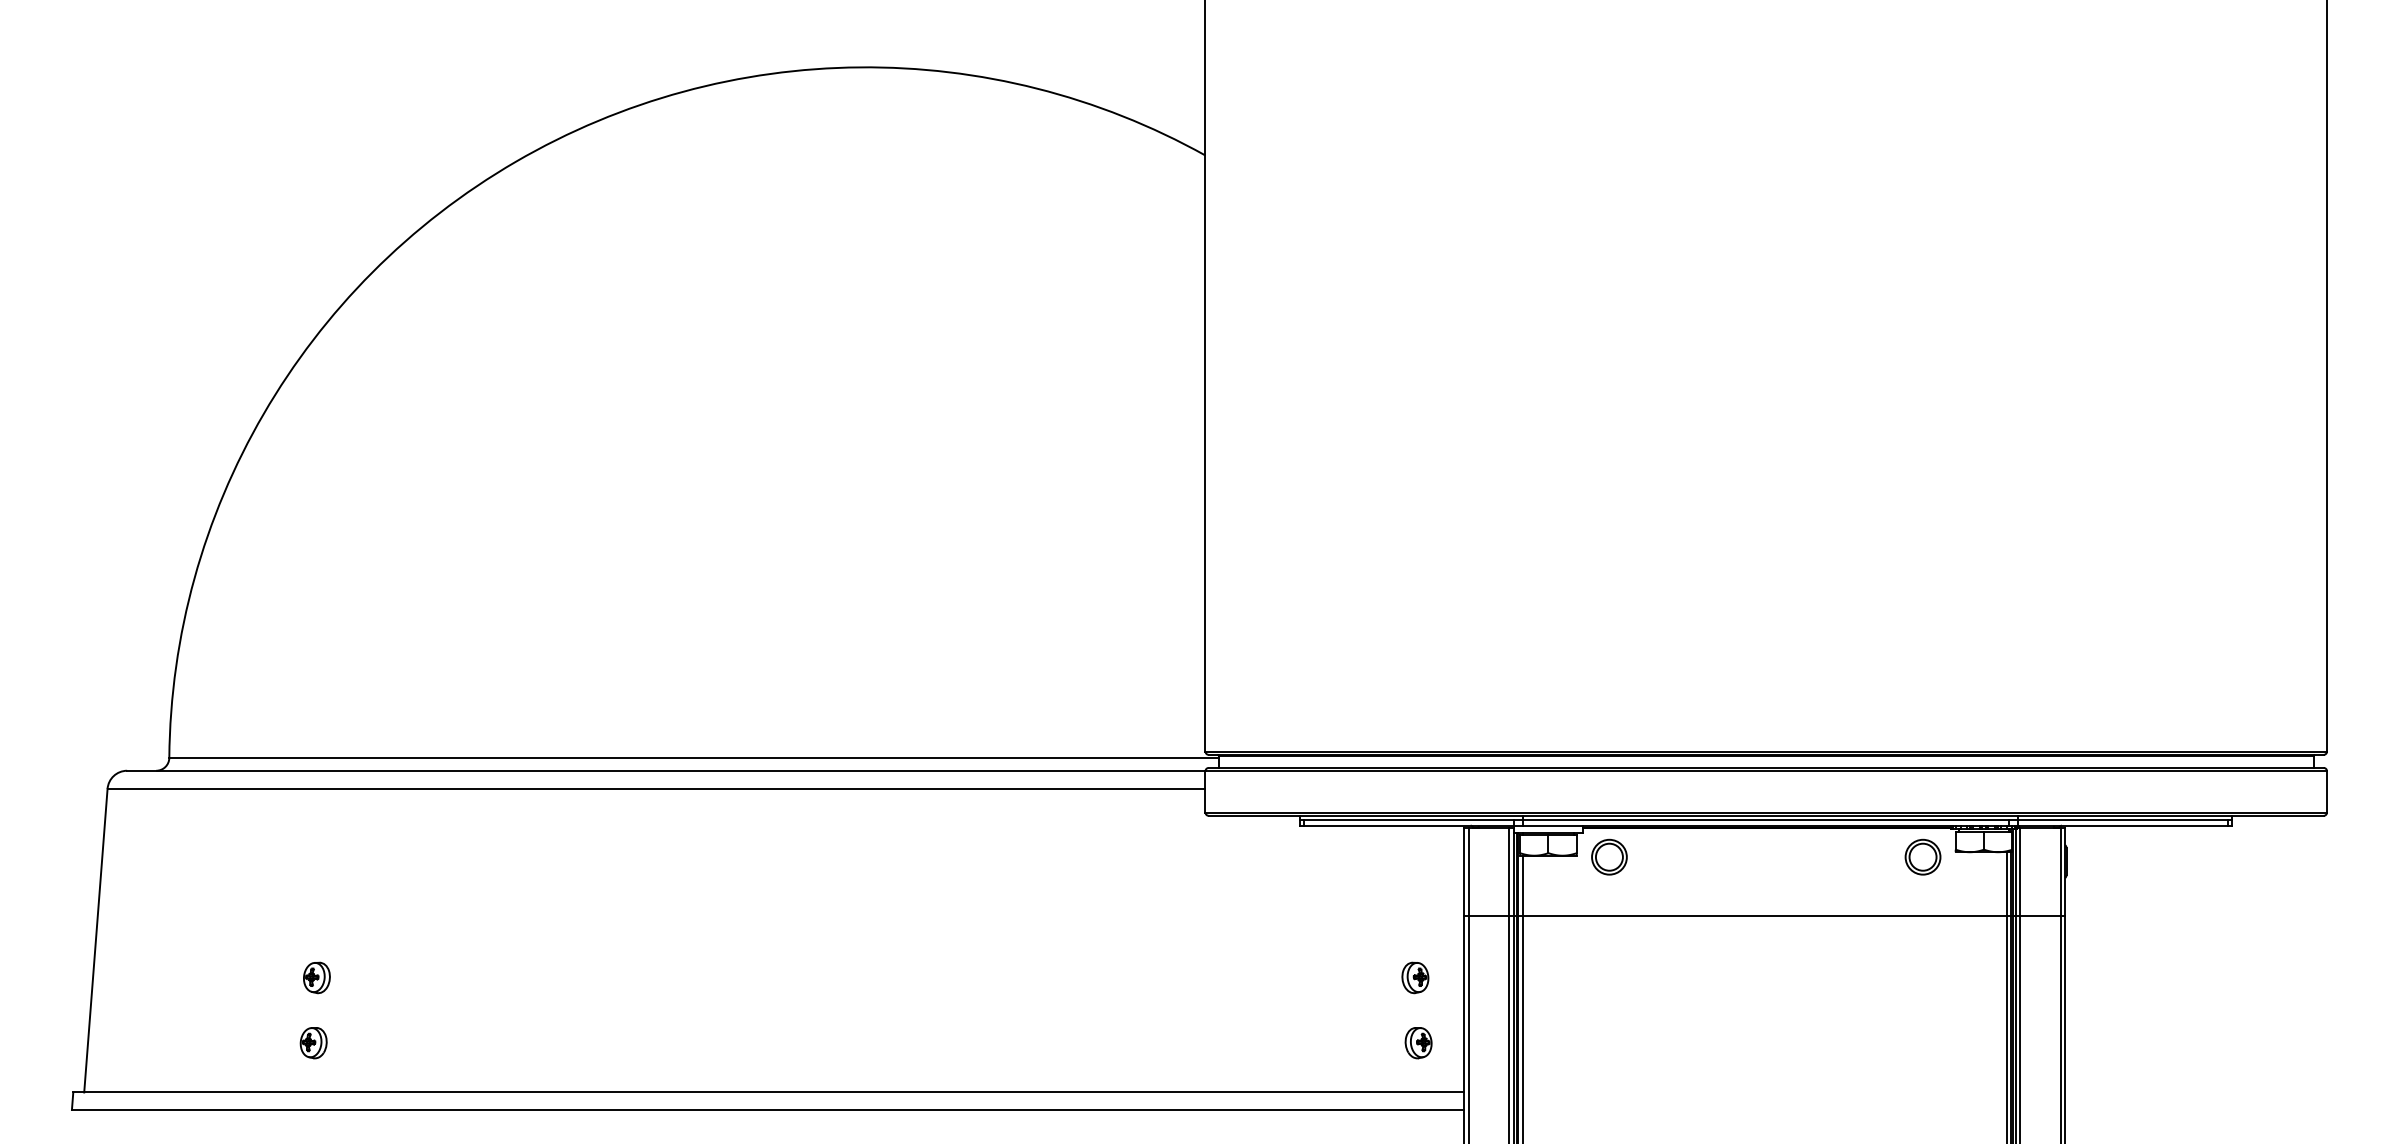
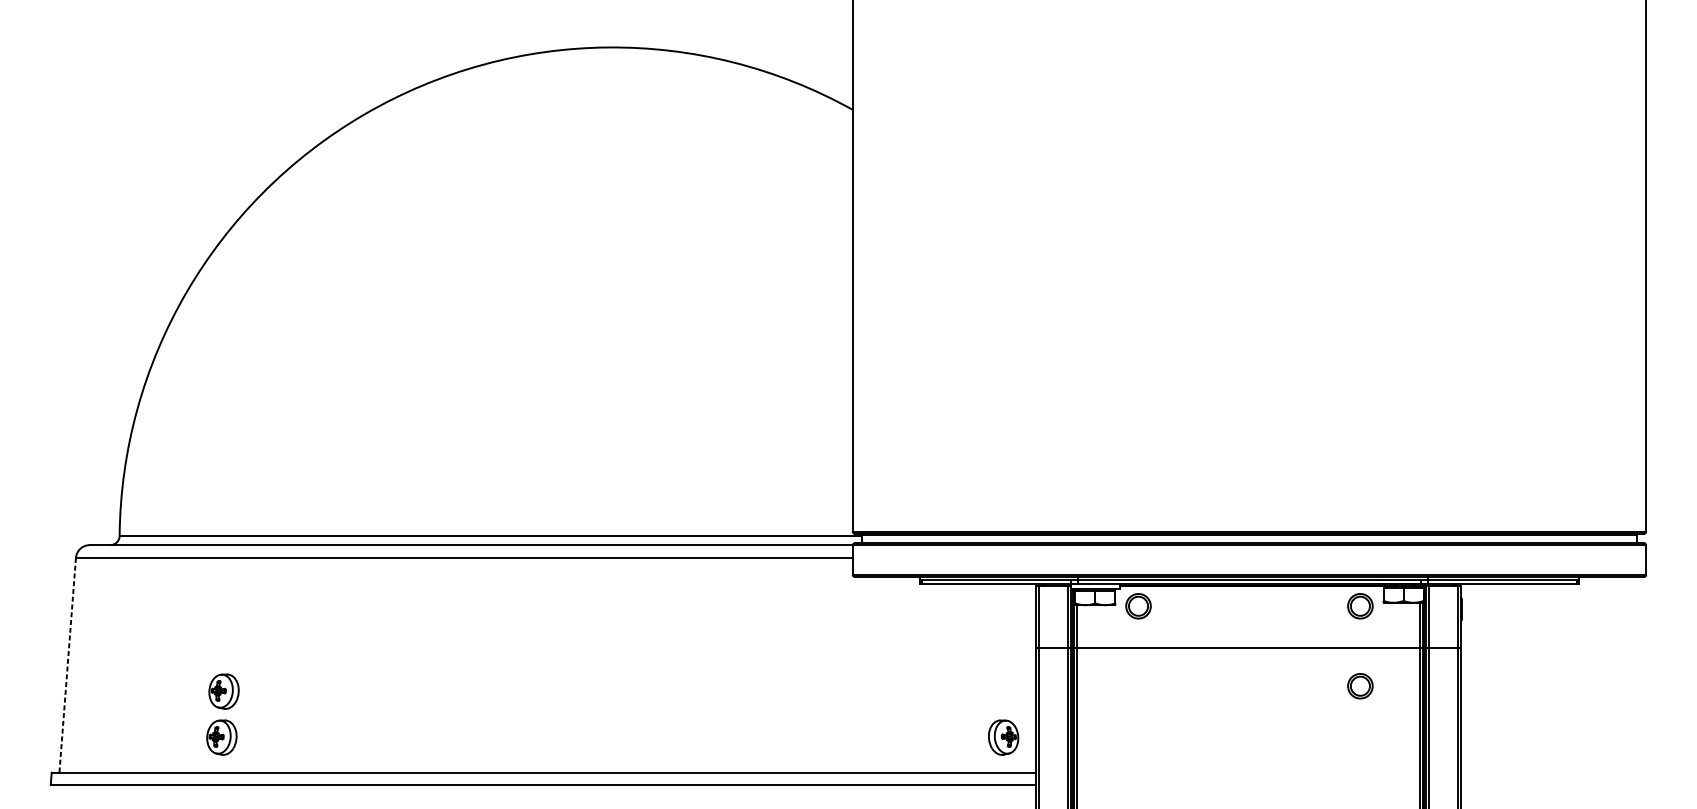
line: (95, 941) -> (67, 665), solid -> dashed
part: (1922, 969) -> (1360, 685), added
part: (316, 977) -> (223, 691), size x1.6
part: (1415, 977) -> (1001, 691), removed
part: (313, 1043) -> (221, 738), size x1.6
part: (1418, 1043) -> (1003, 738), size x1.6

